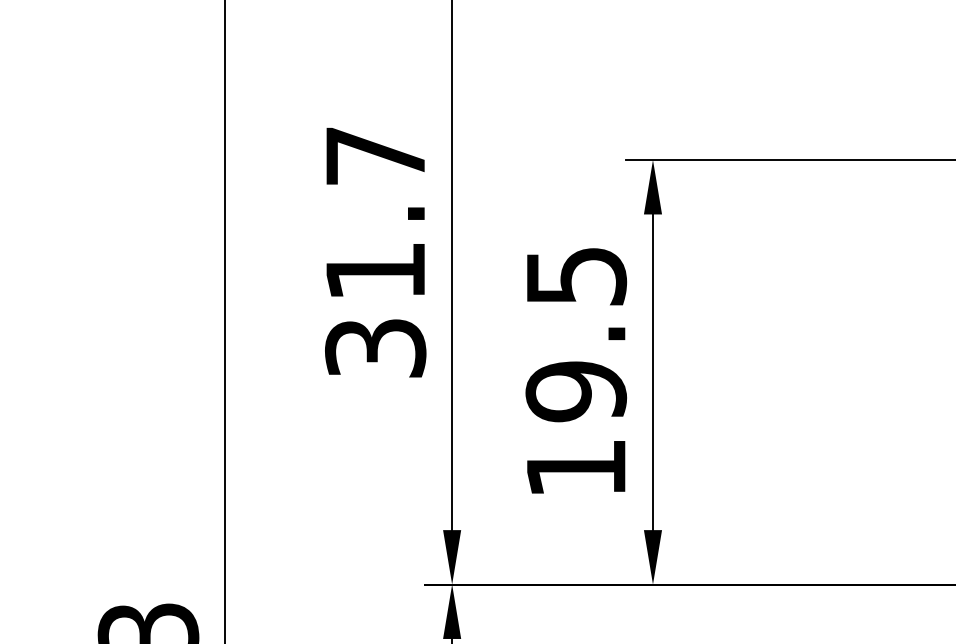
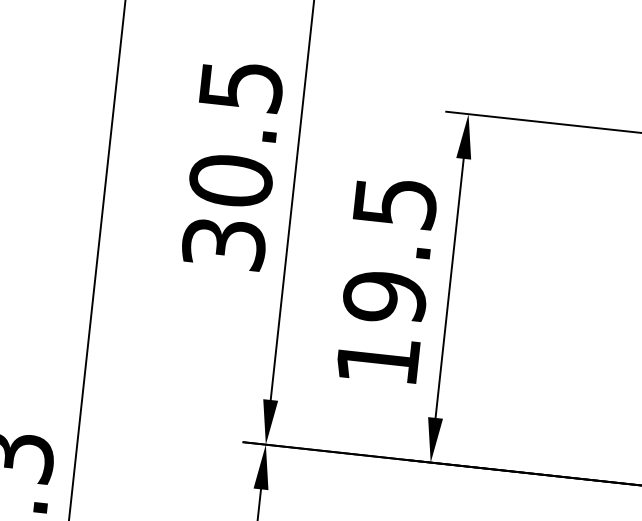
text: (375, 214) -> (235, 134), 31.7 -> 30.5

